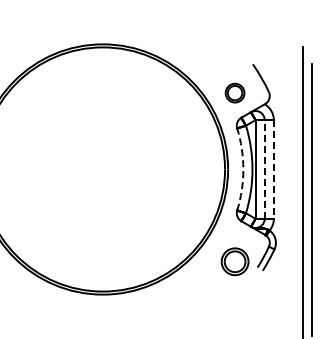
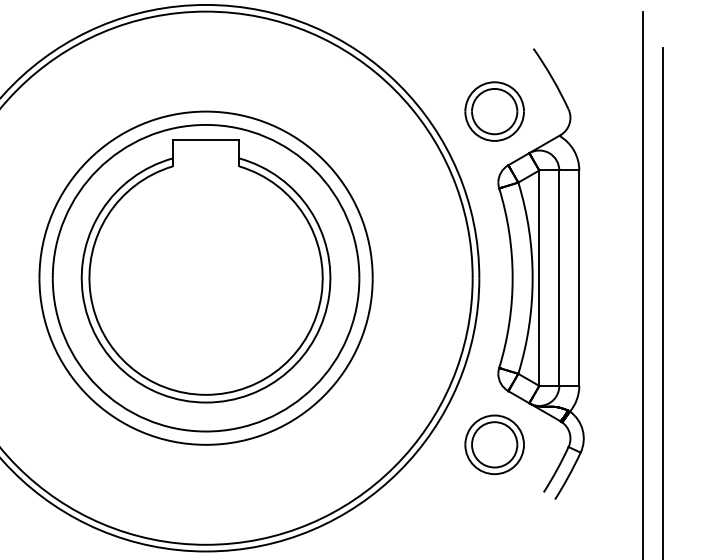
part: (234, 92) -> (493, 110), size x1.43
part: (102, 169) -> (205, 278), added
arc: (243, 169) -> (512, 278), dashed -> solid
line: (264, 169) -> (558, 278), dashed -> solid
line: (273, 169) -> (578, 278), dashed -> solid
part: (234, 261) -> (493, 444), moved

